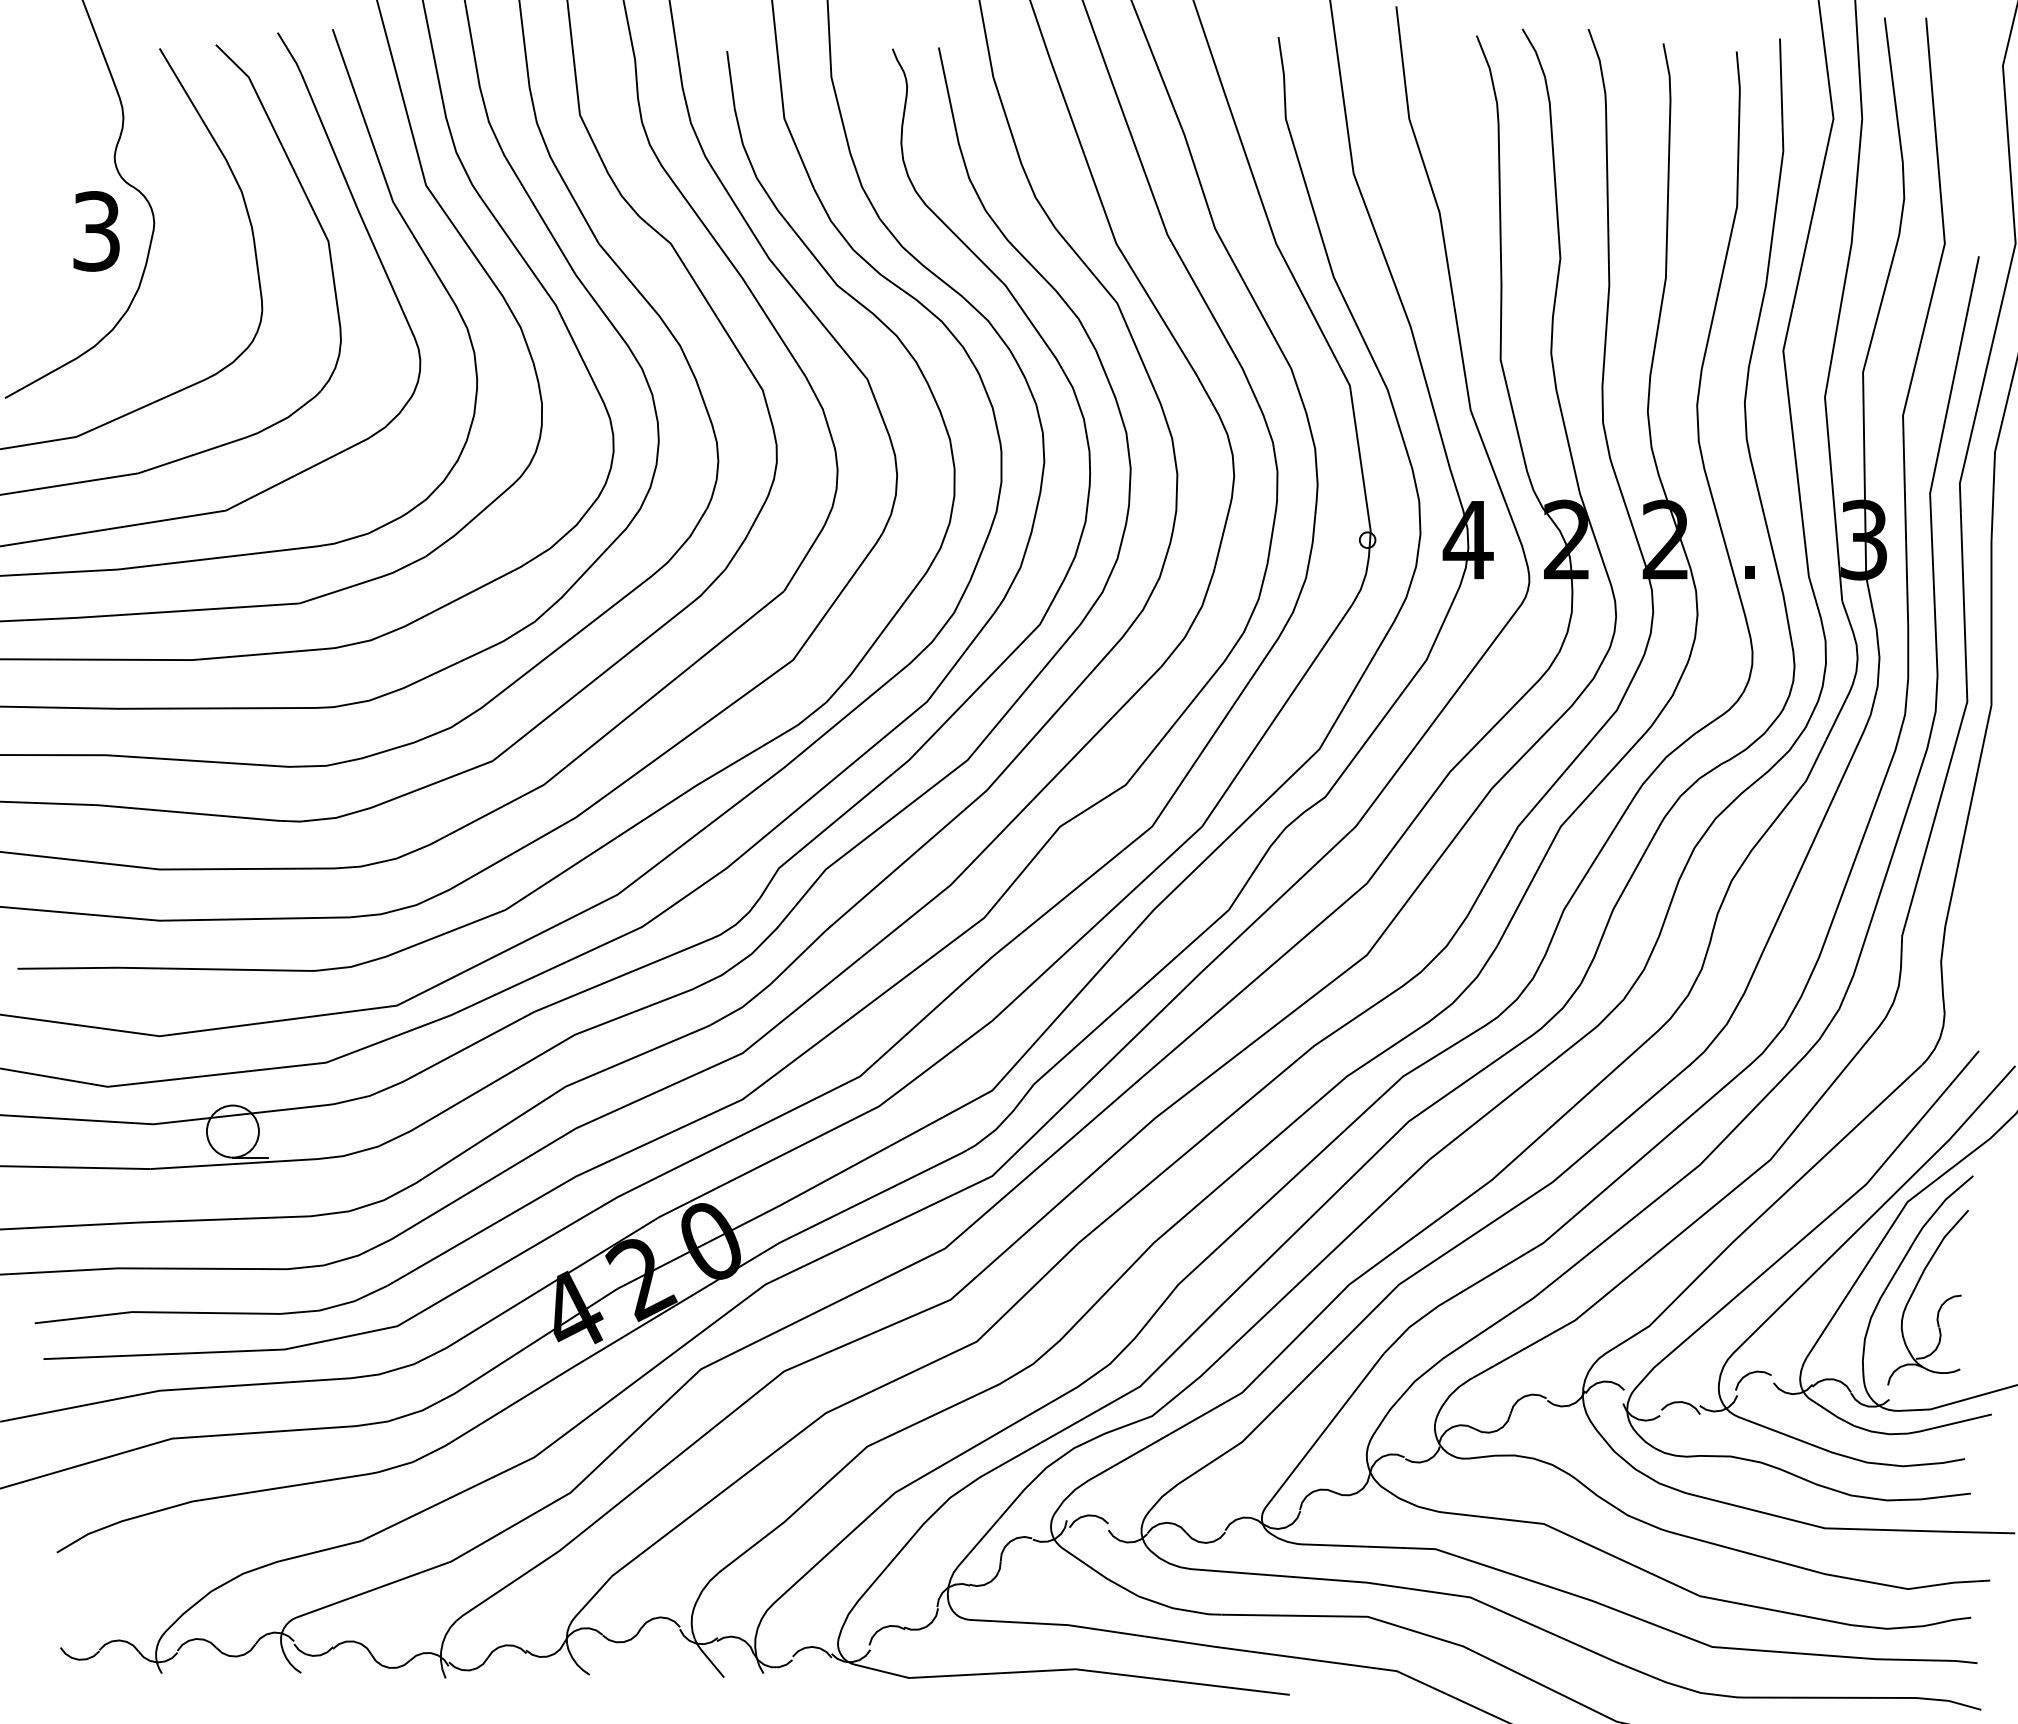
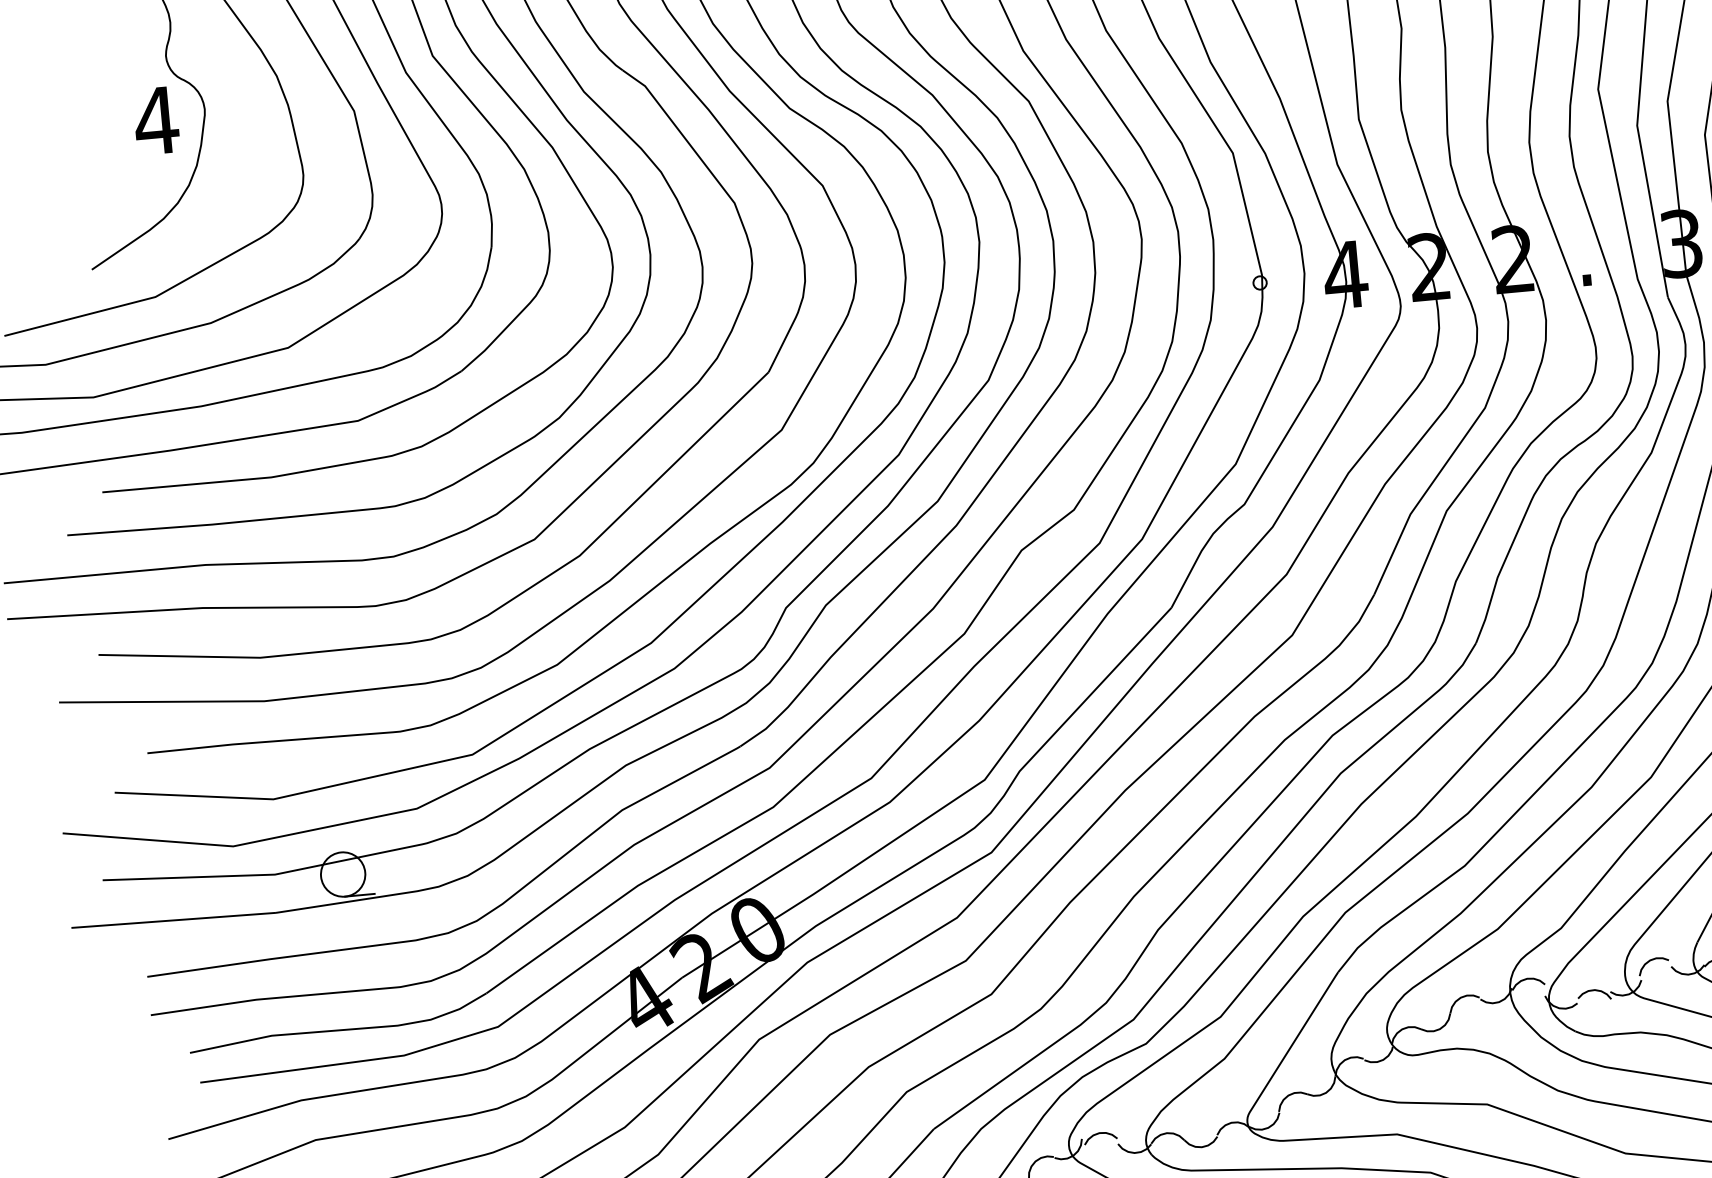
text: (96, 231) -> (156, 120), 3 -> 4

